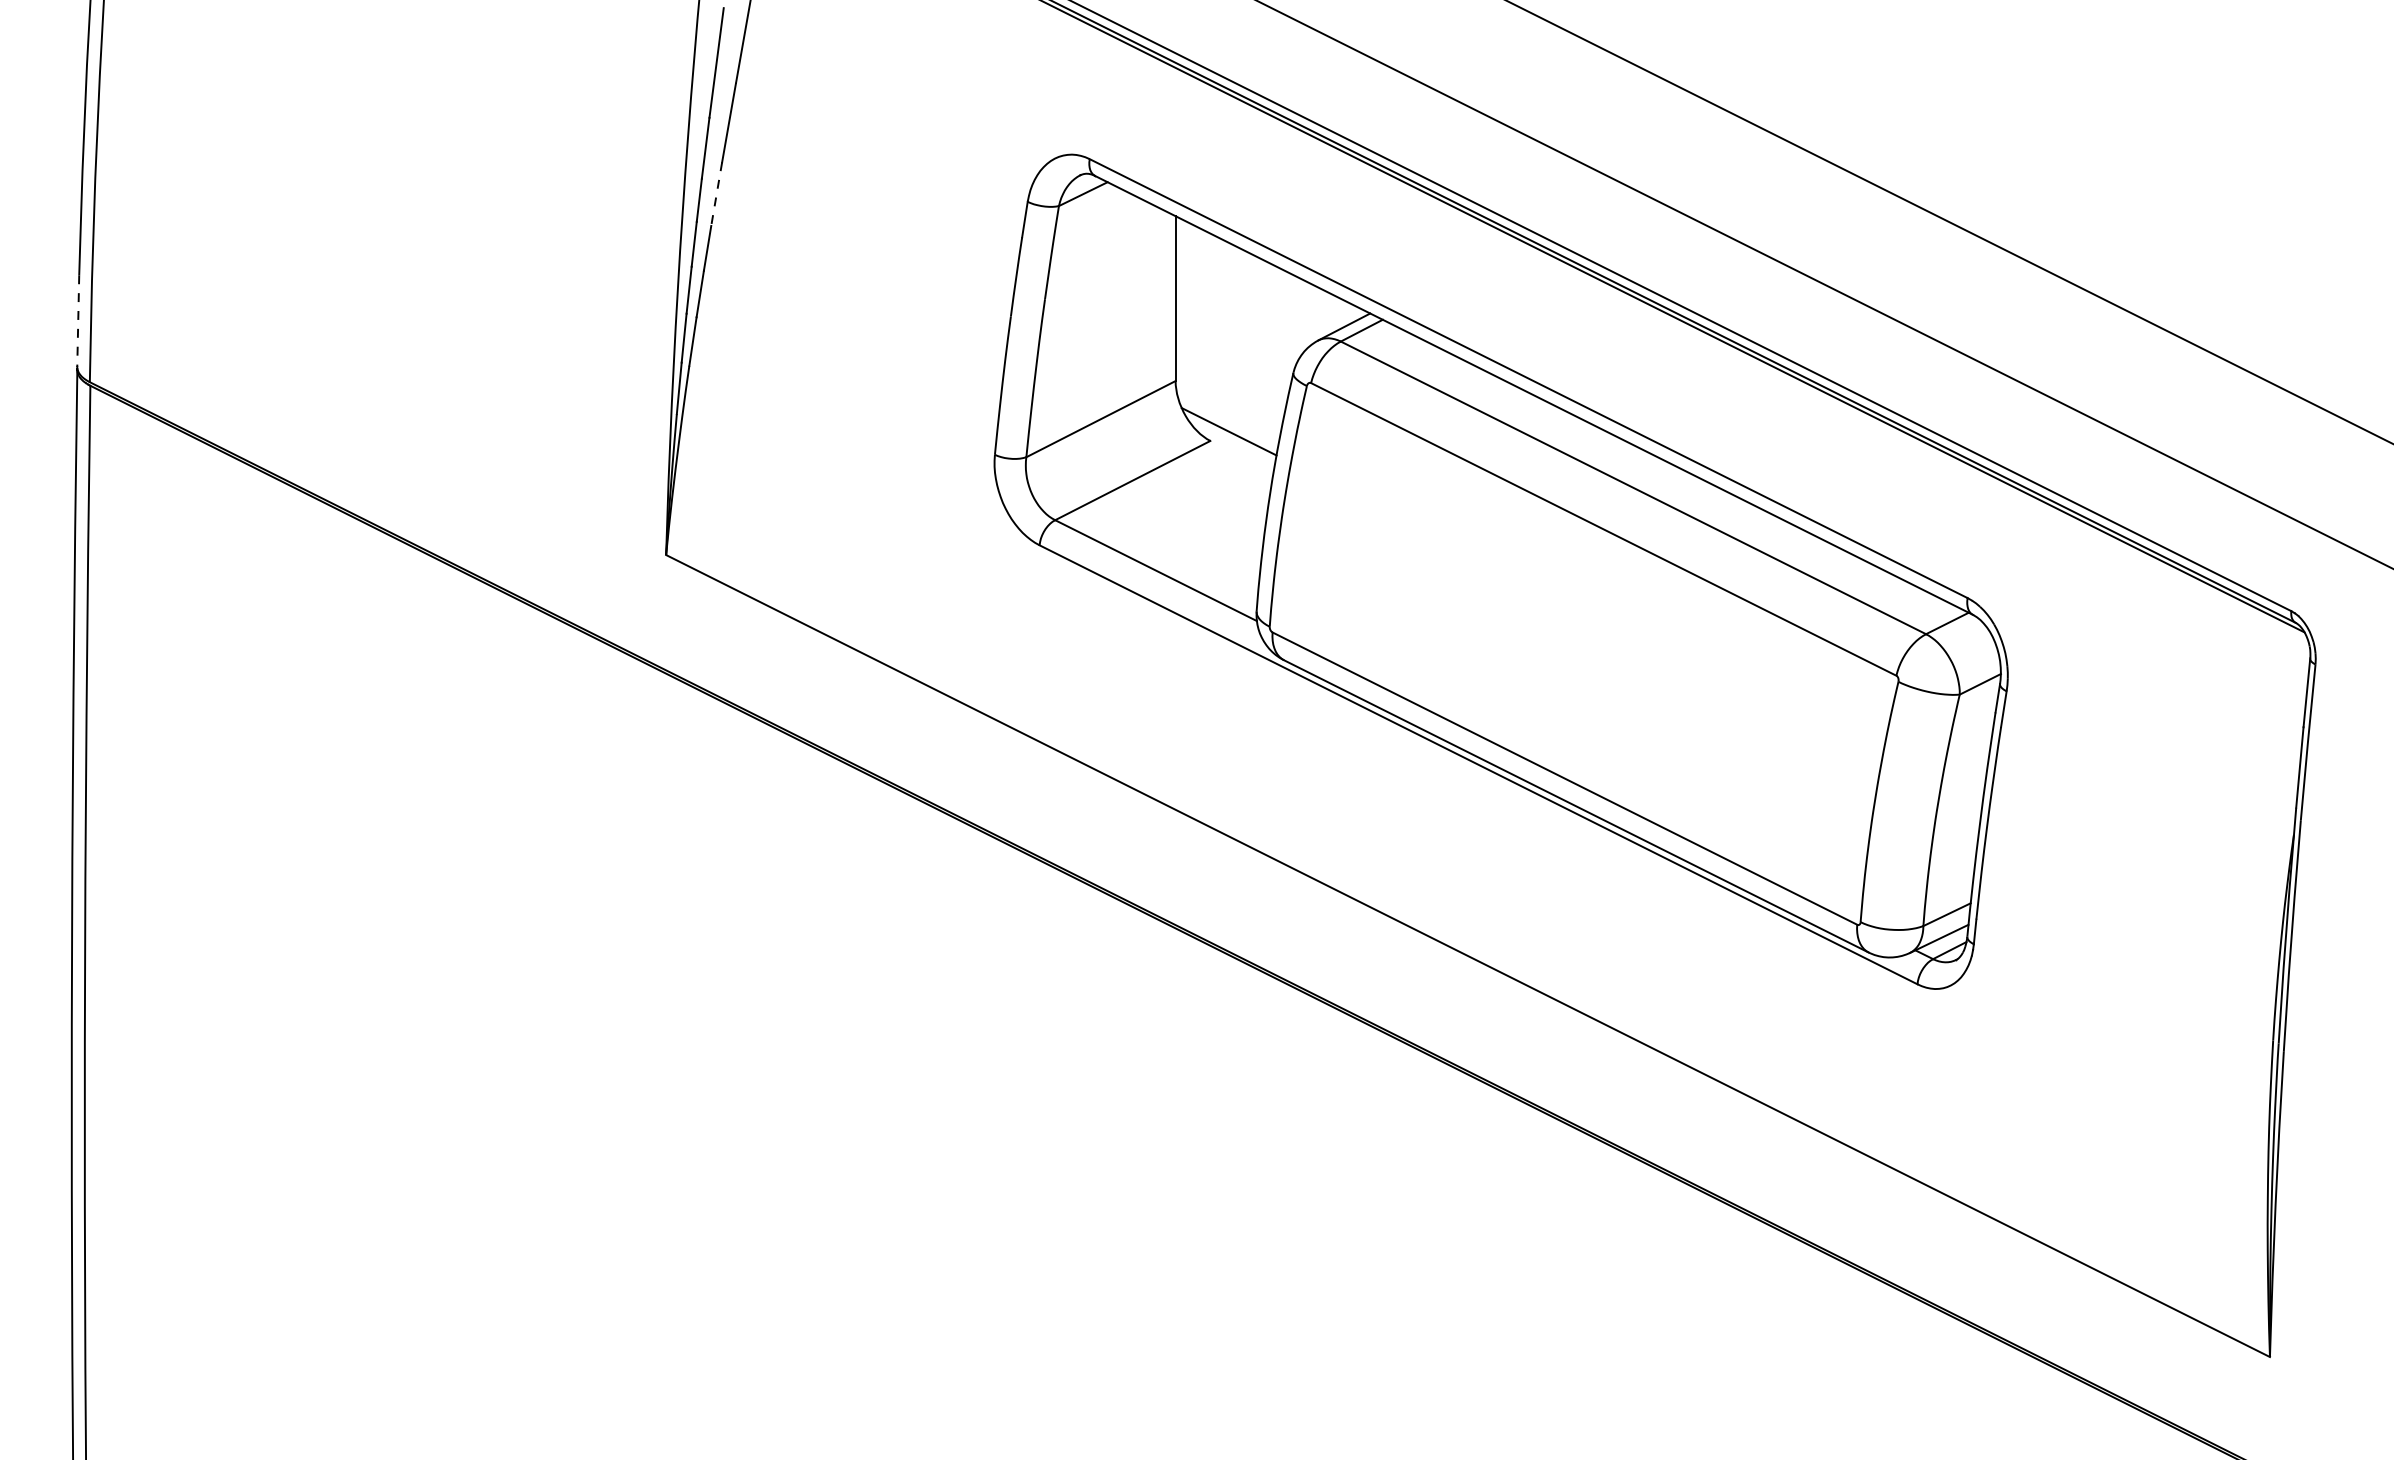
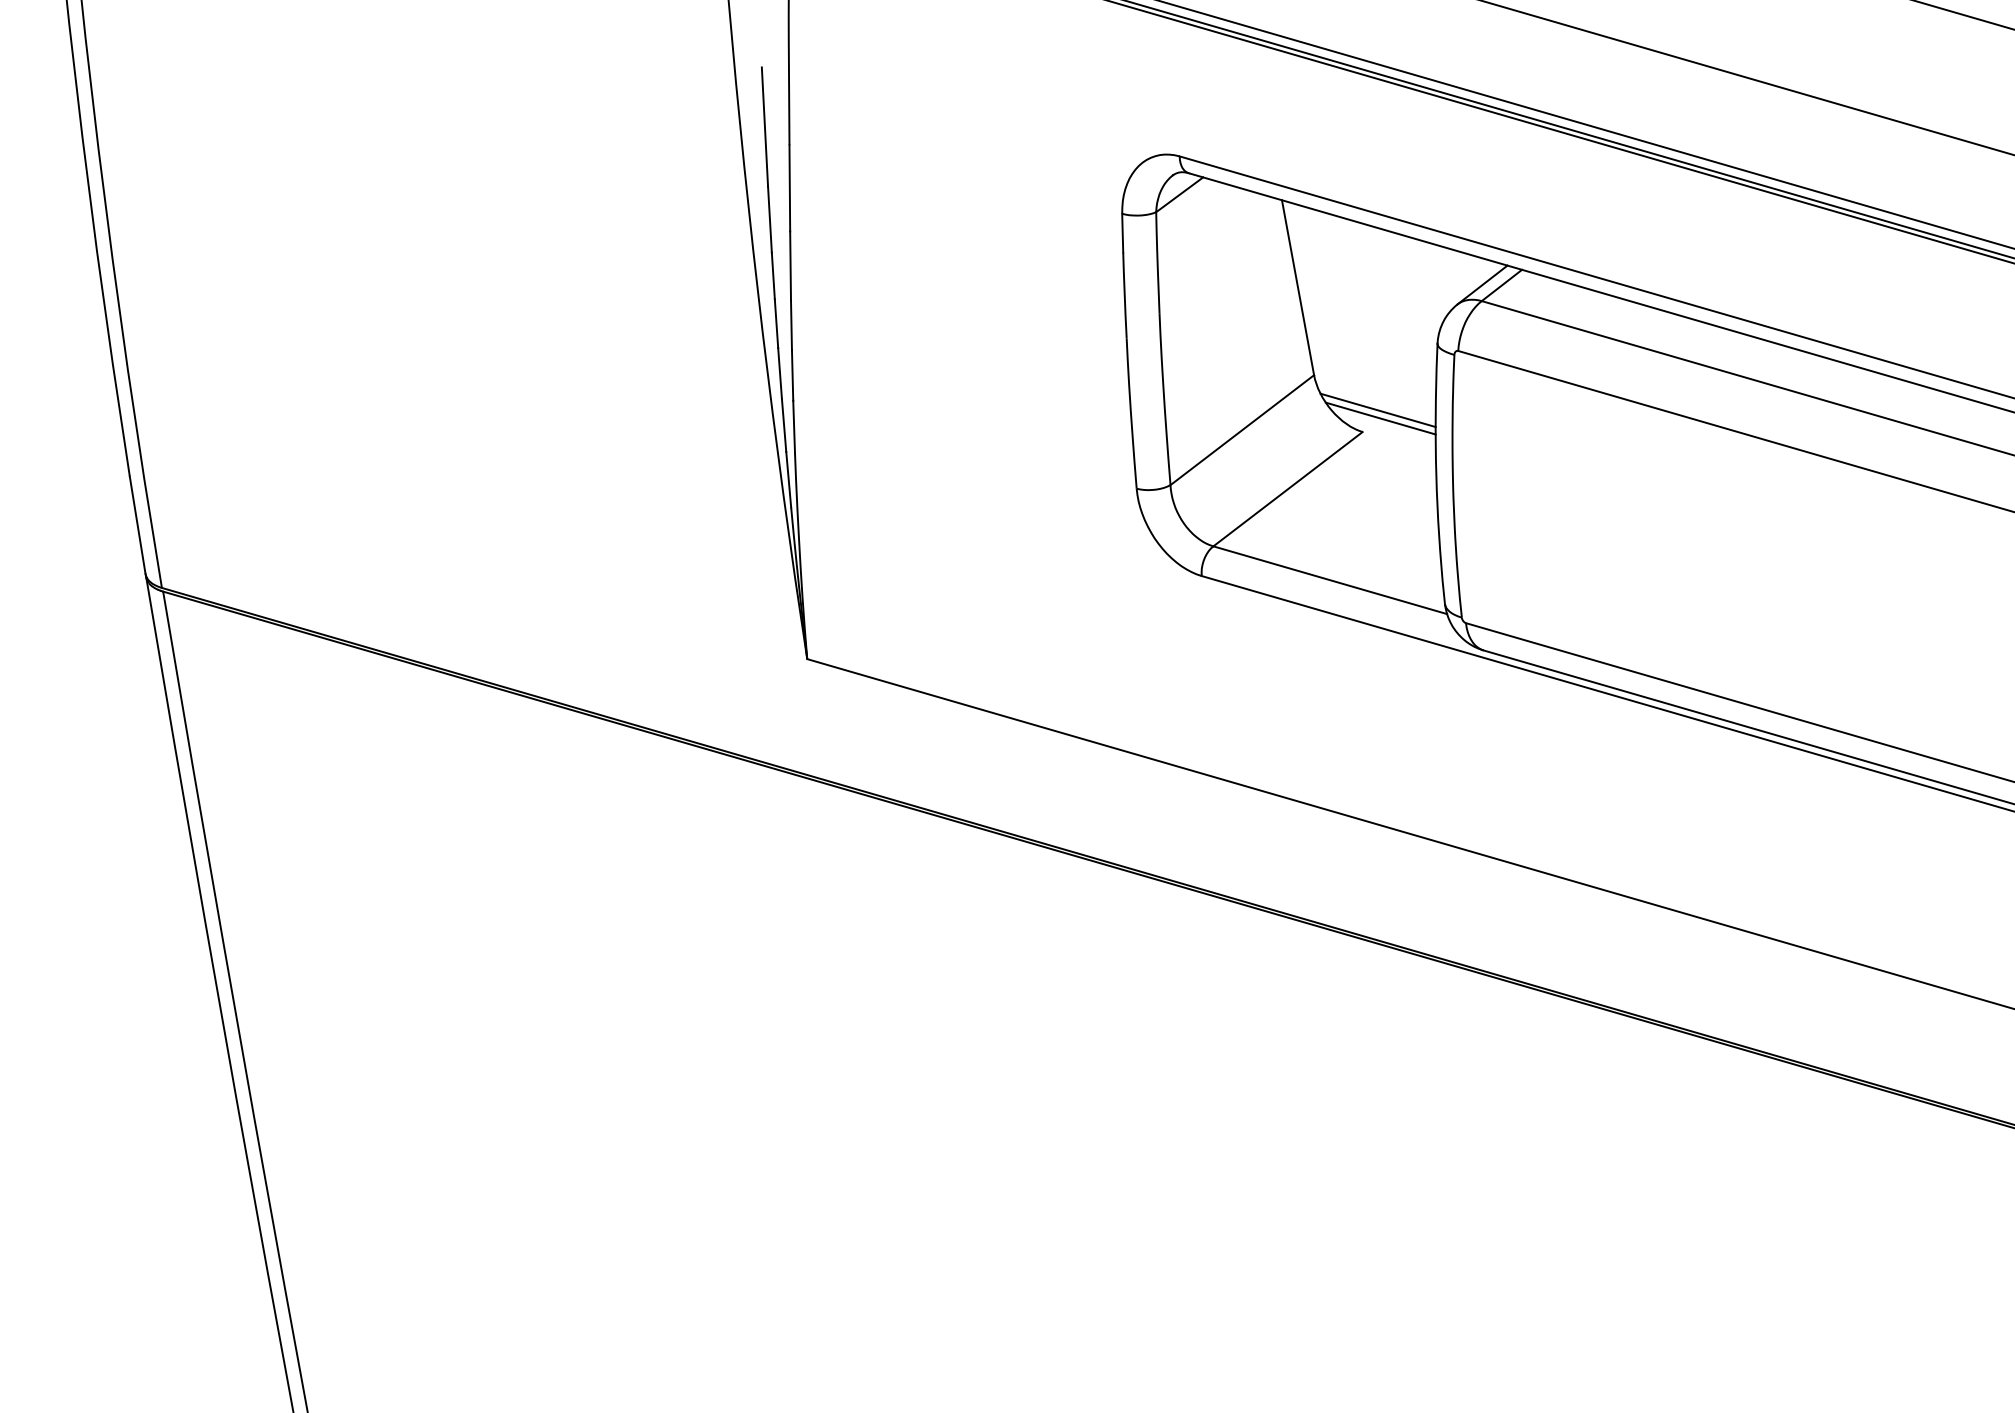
line: (716, 194) -> (790, 266), dashed -> solid
line: (78, 321) -> (138, 525), dashed -> solid
line: (1227, 423) -> (1377, 410), added

